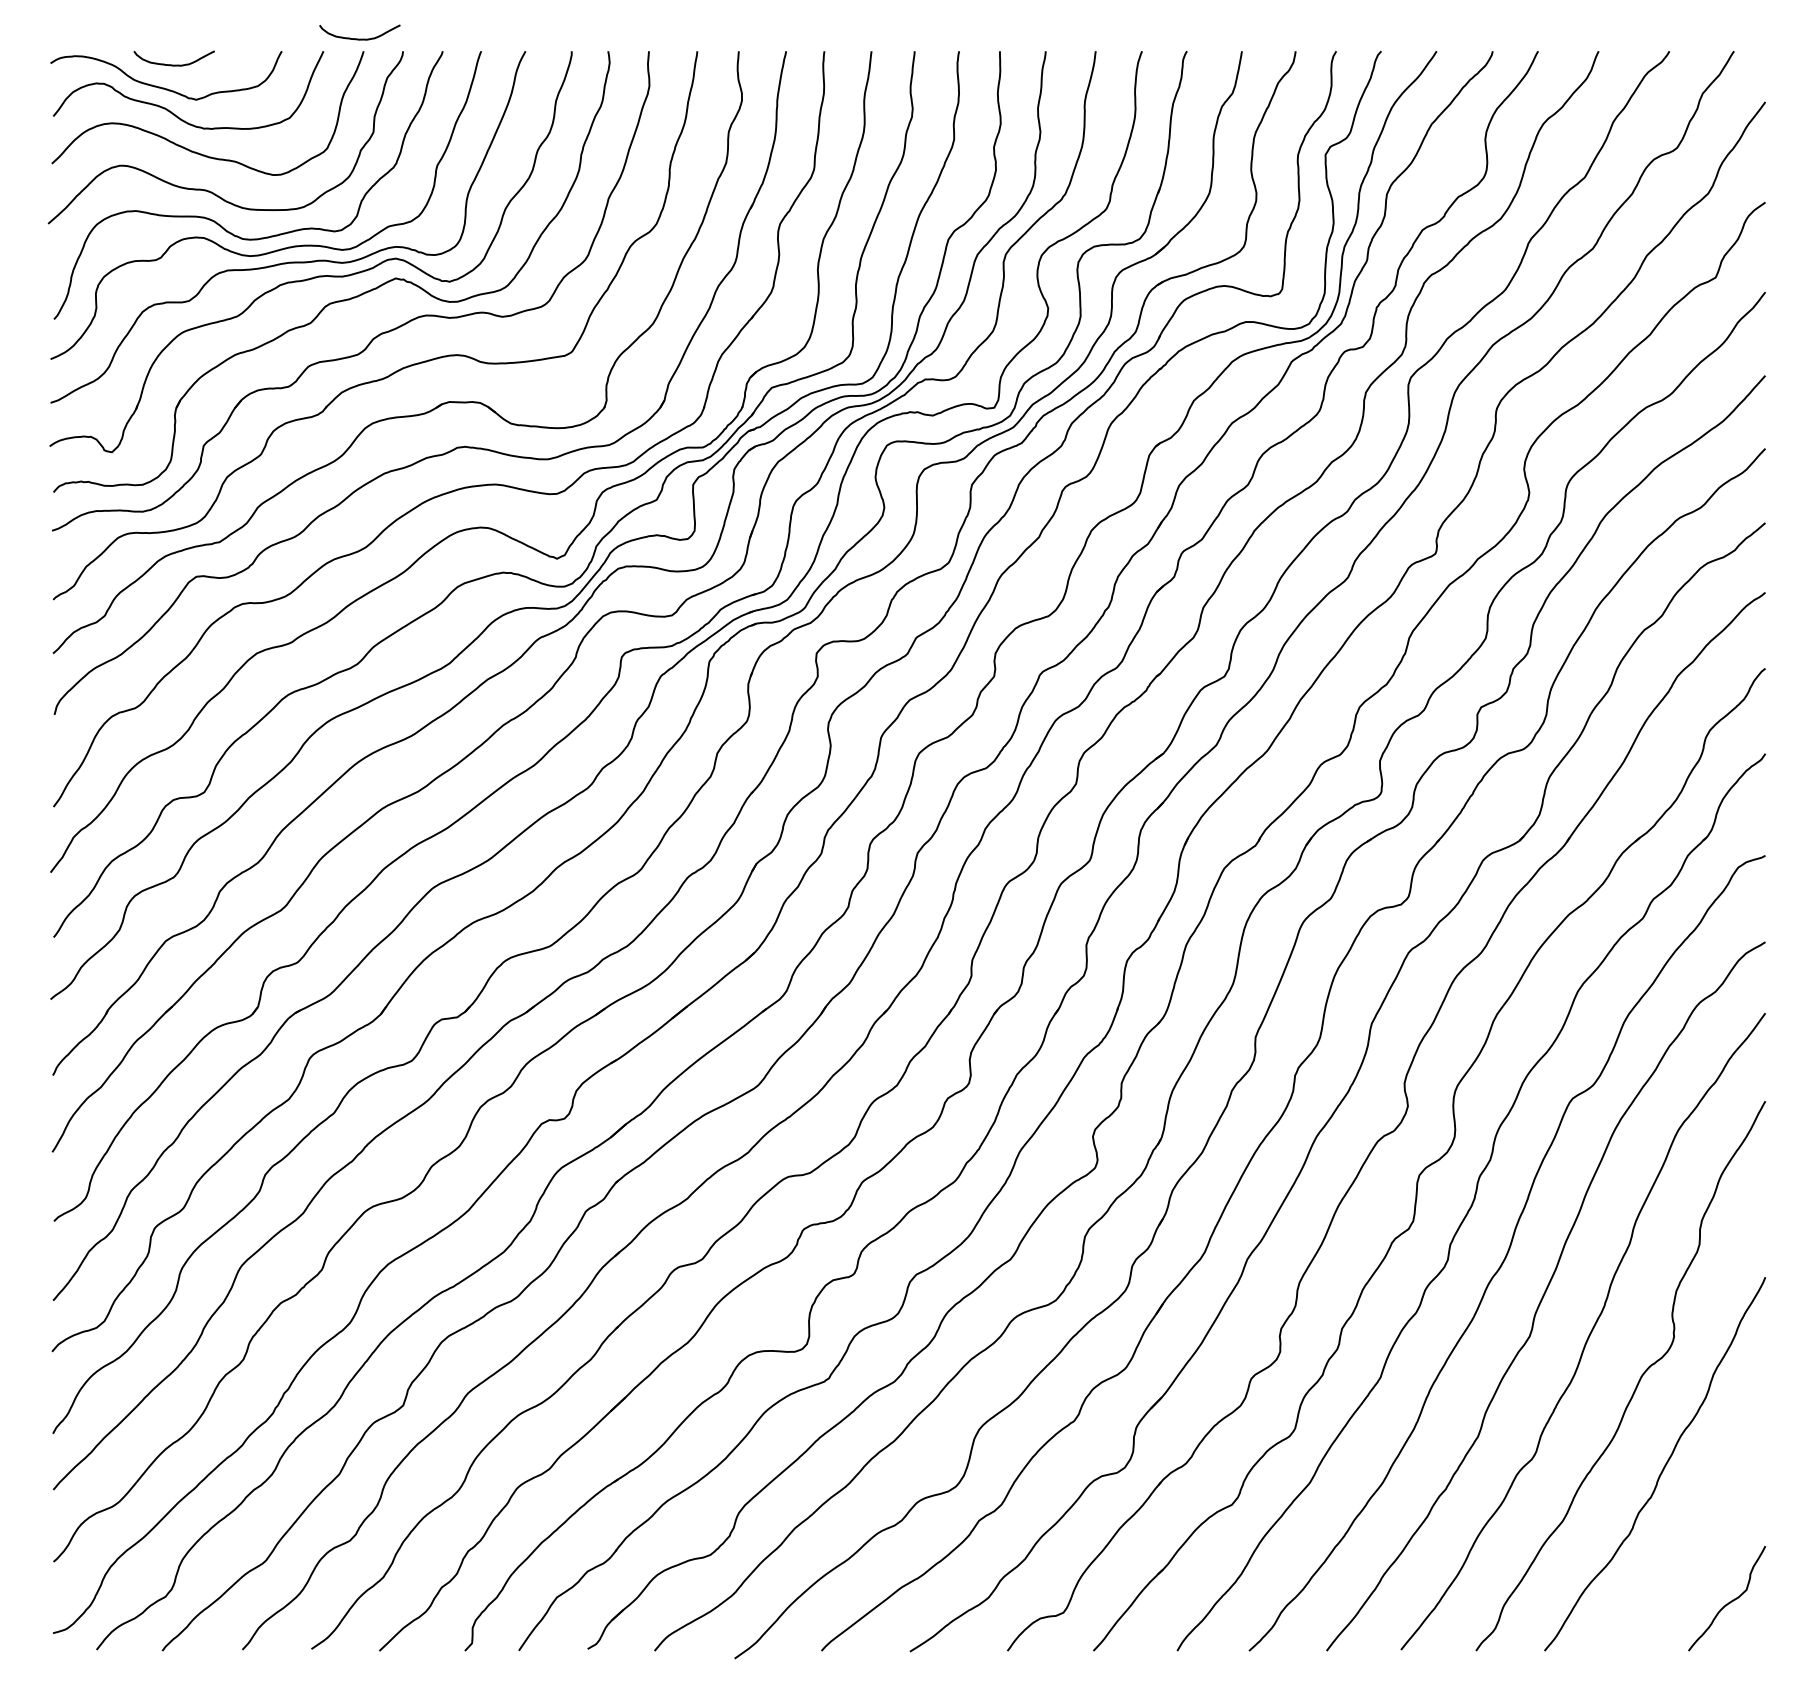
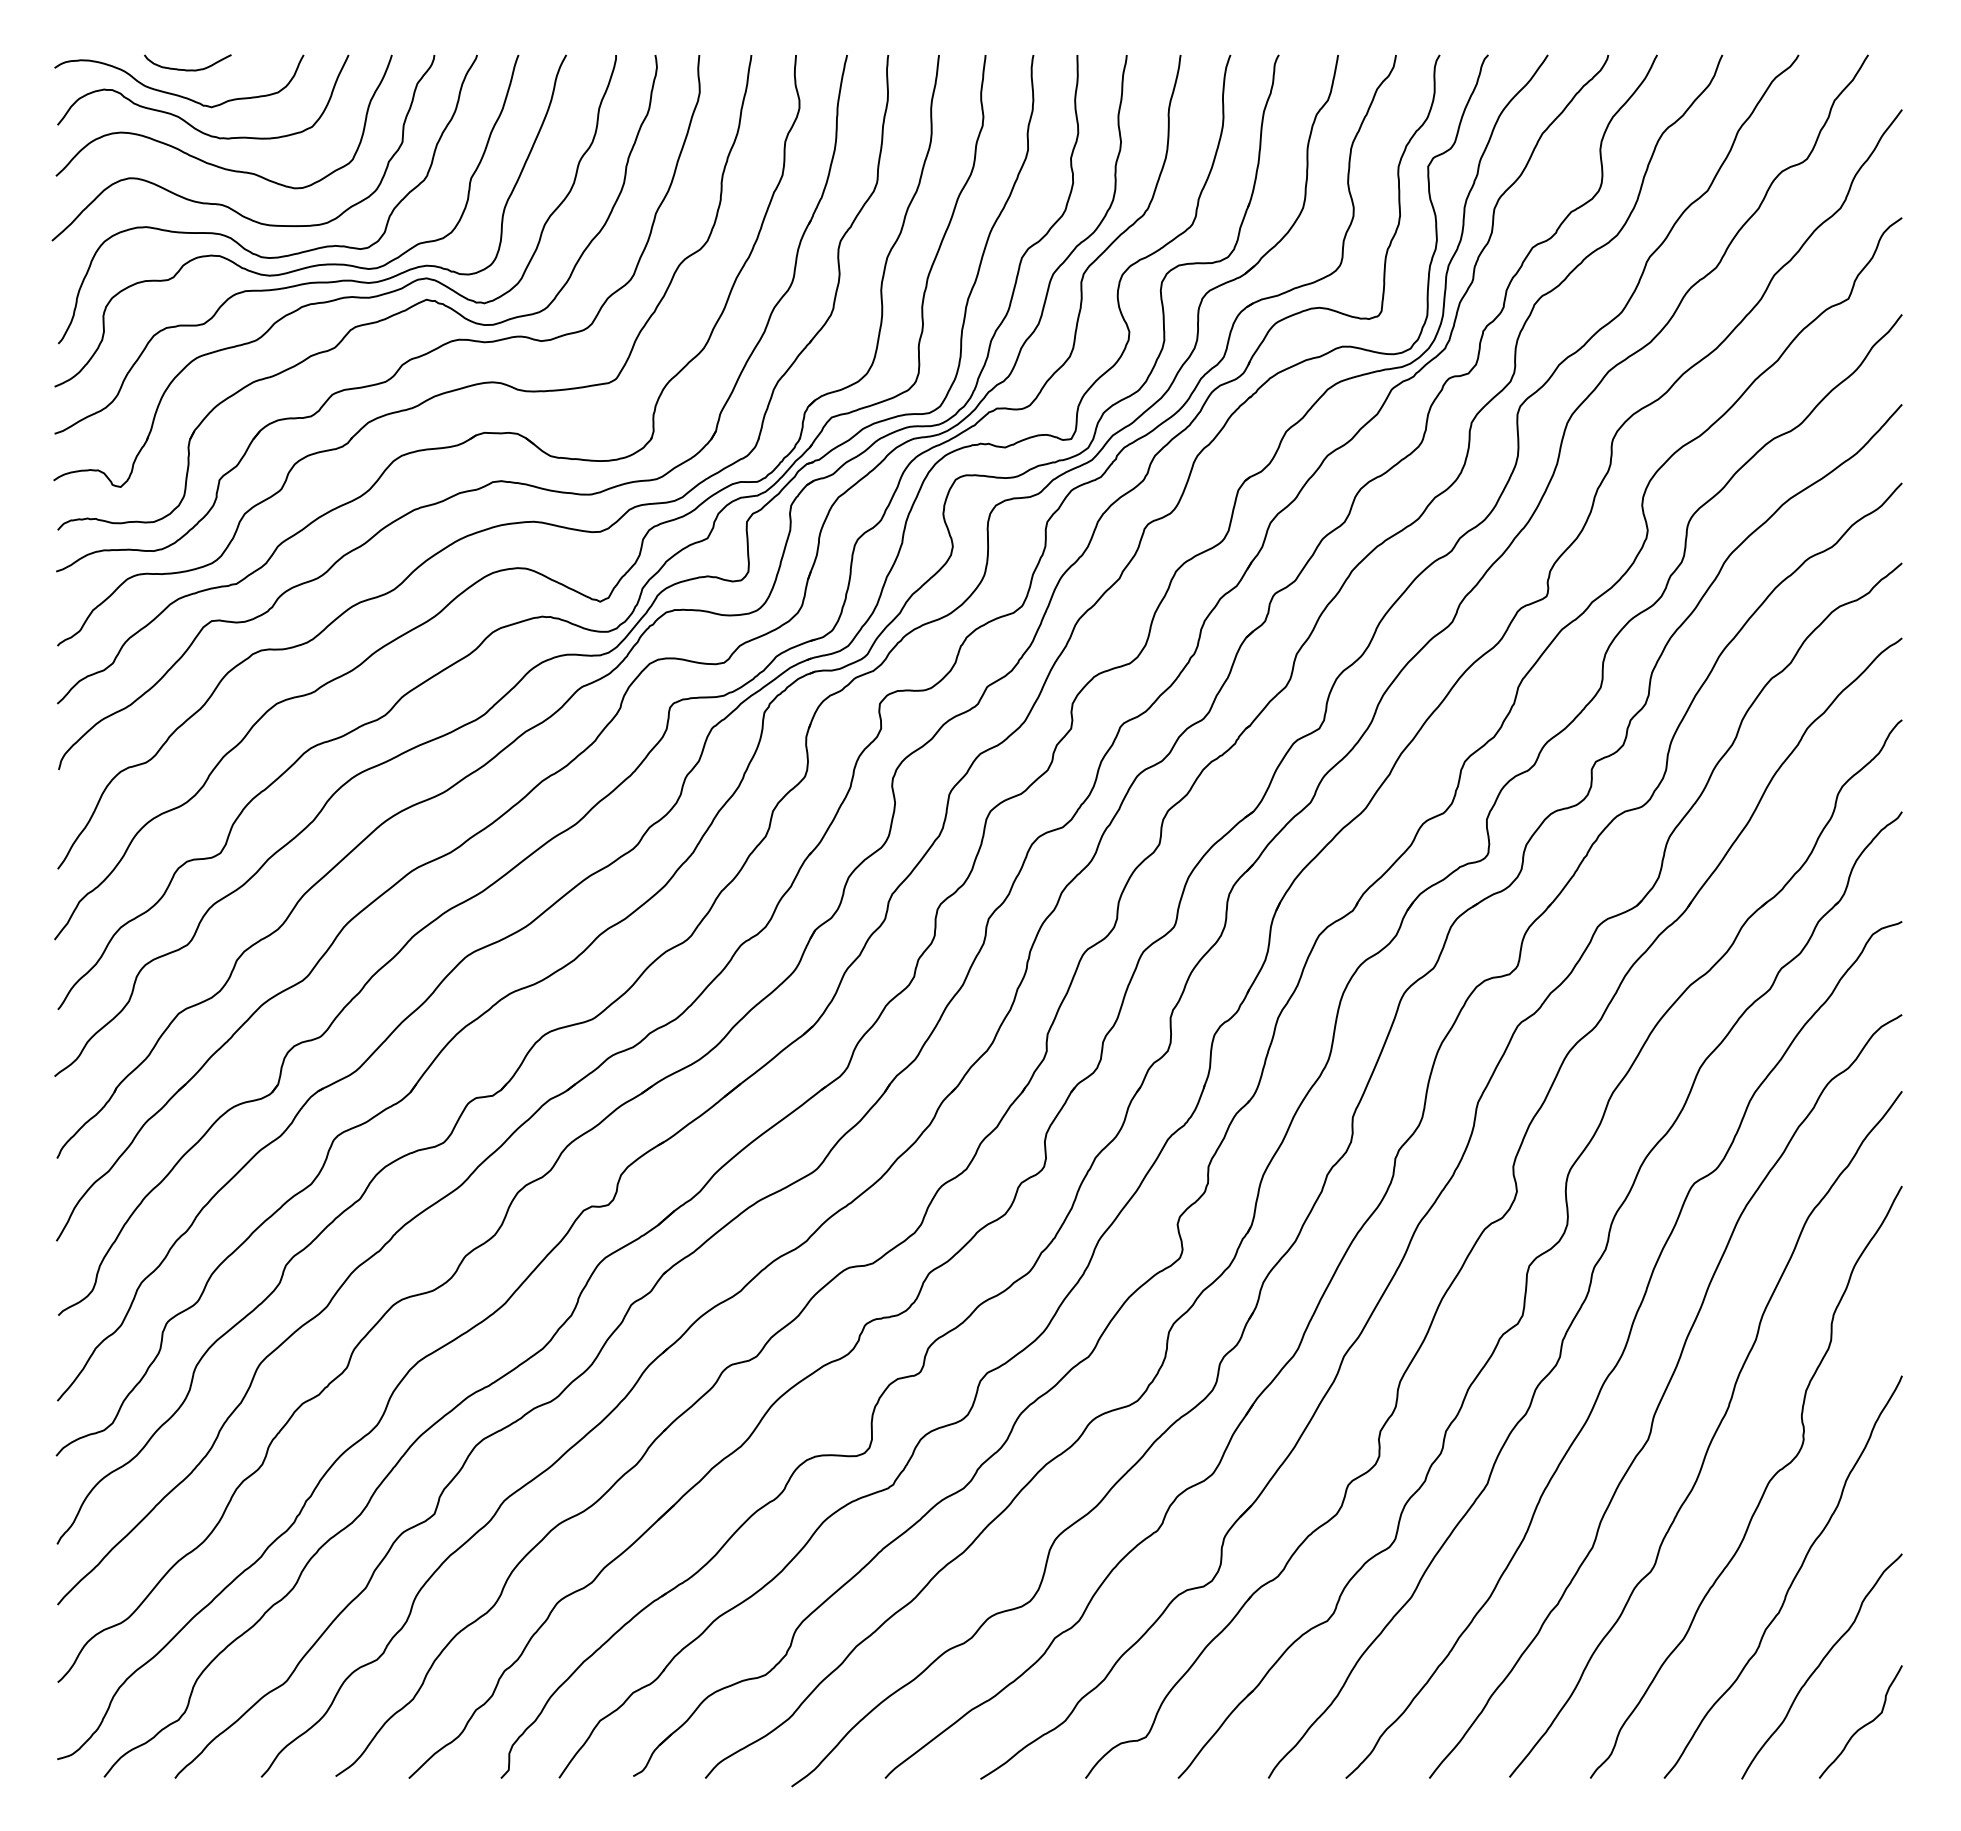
curve: (359, 38) -> (387, 41), removed
curve: (1689, 1546) -> (1820, 1665), added

